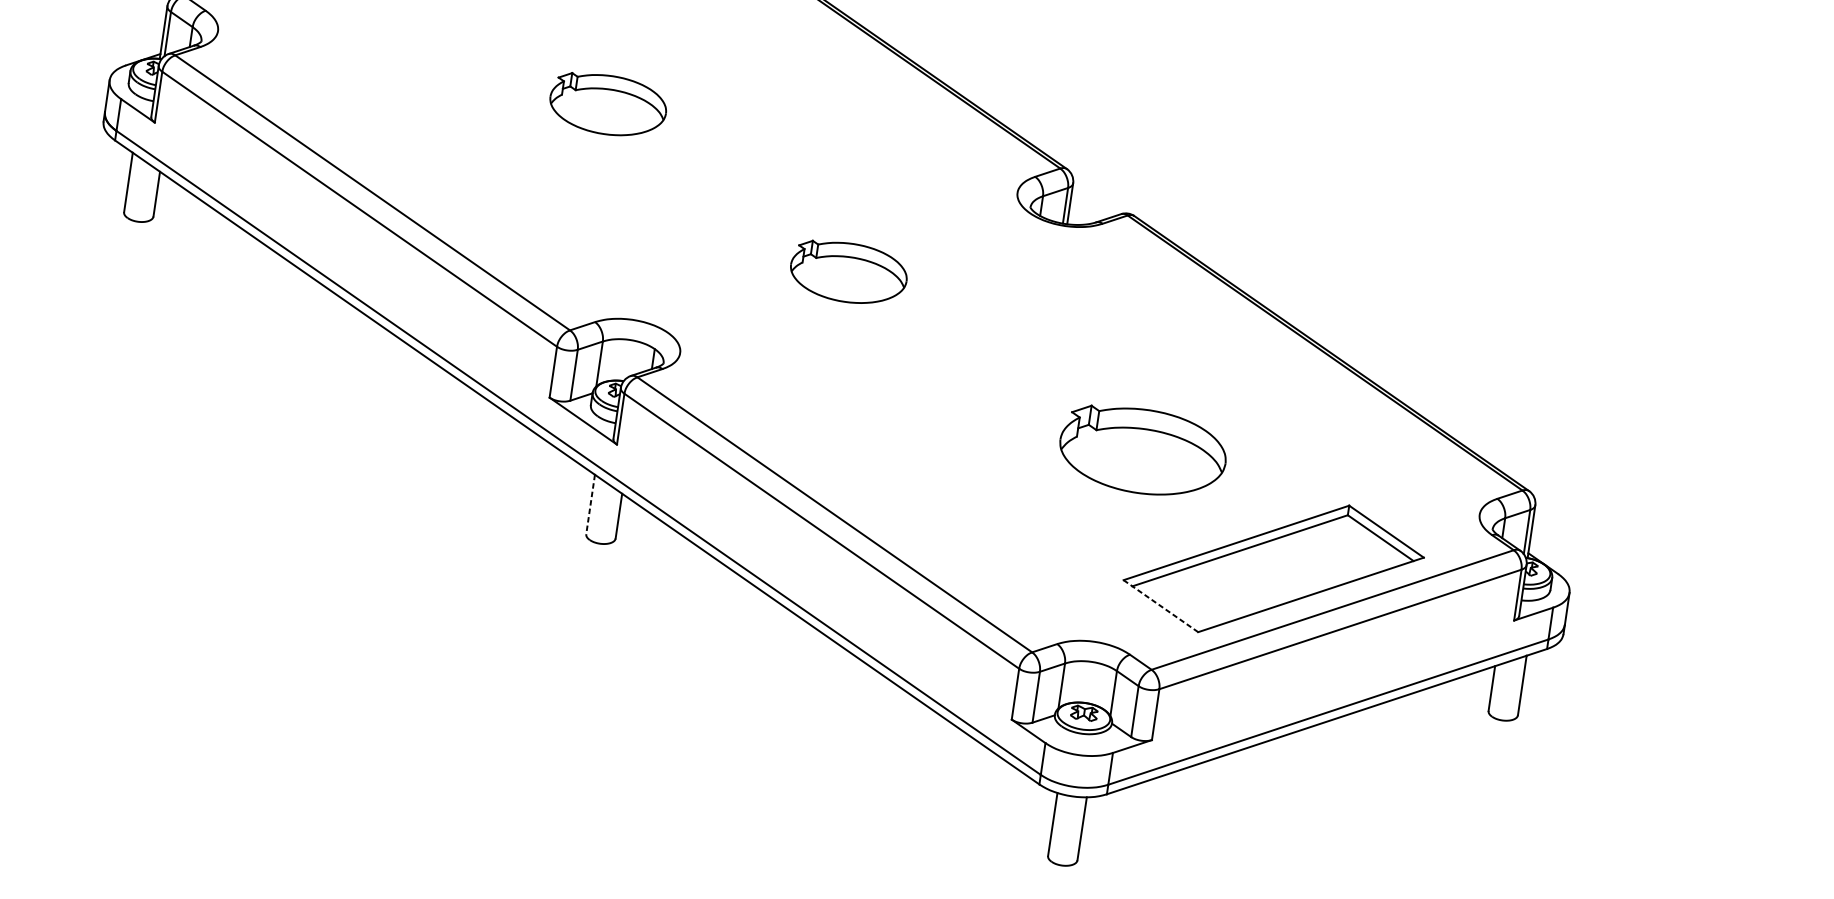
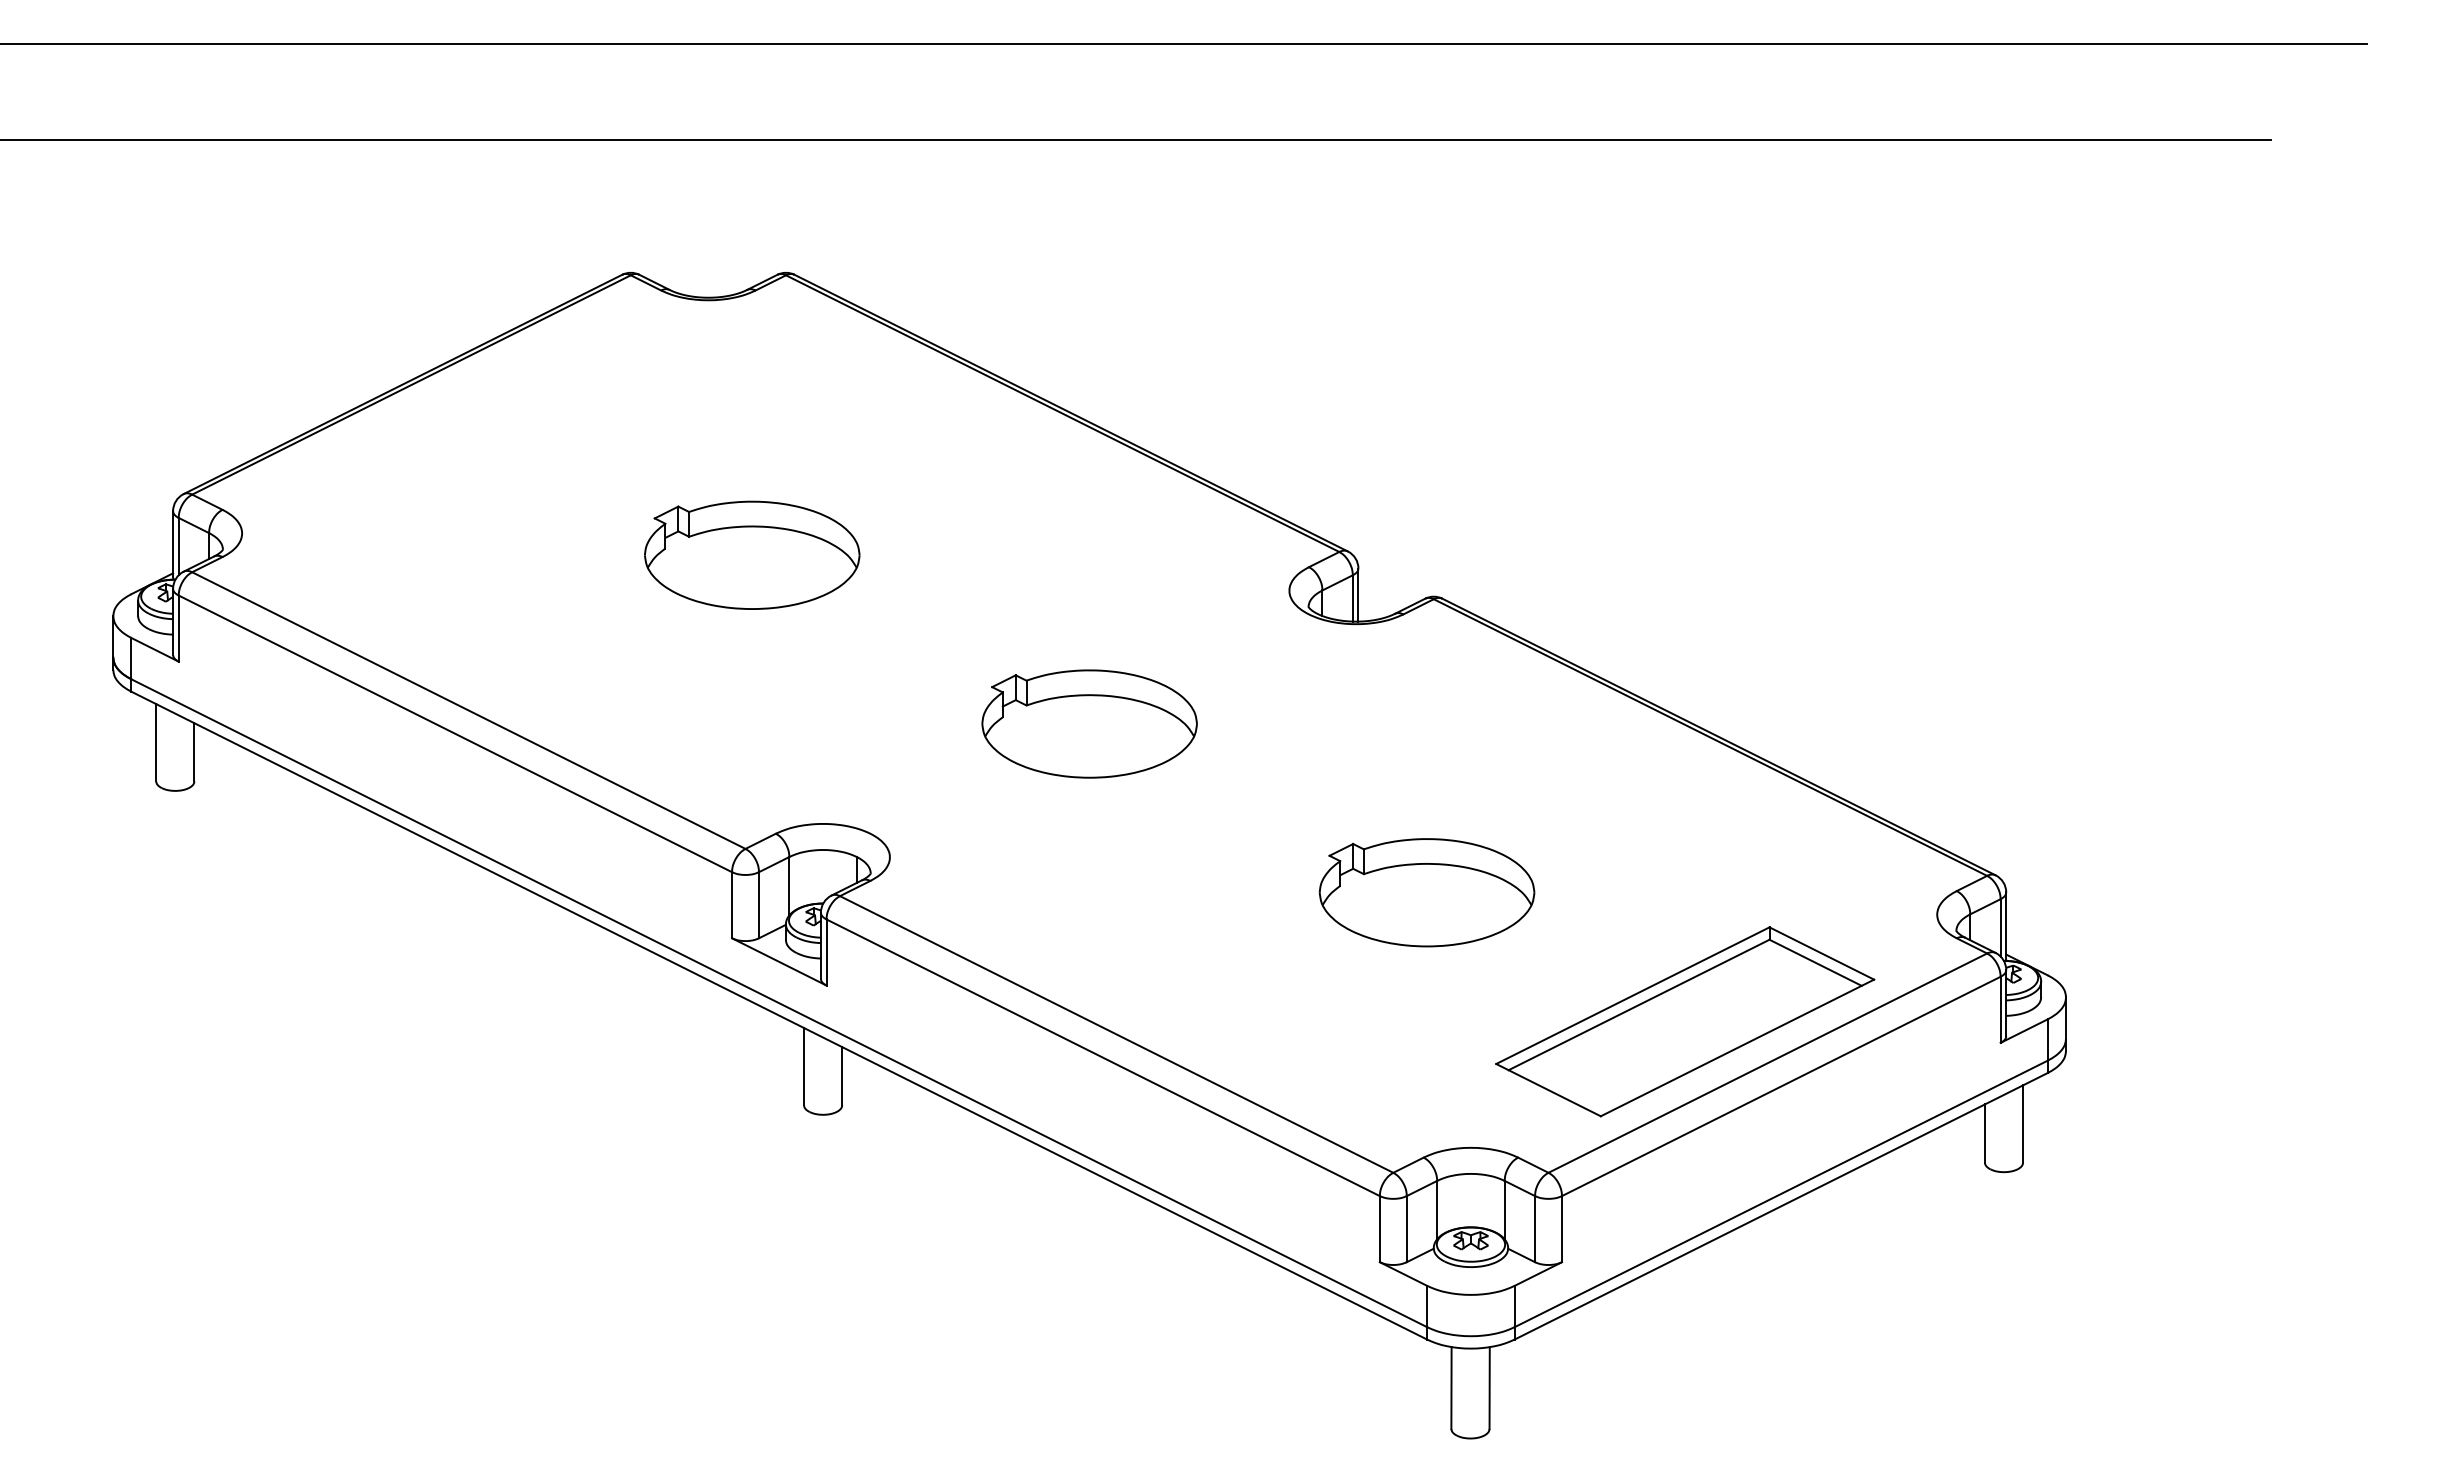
part: (608, 104) -> (752, 554), size x1.43
part: (848, 272) -> (1089, 723), size x1.43
part: (1142, 451) -> (1426, 892), moved
line: (590, 504) -> (804, 1066), dashed -> solid
line: (1160, 606) -> (1548, 1090), dashed -> solid

